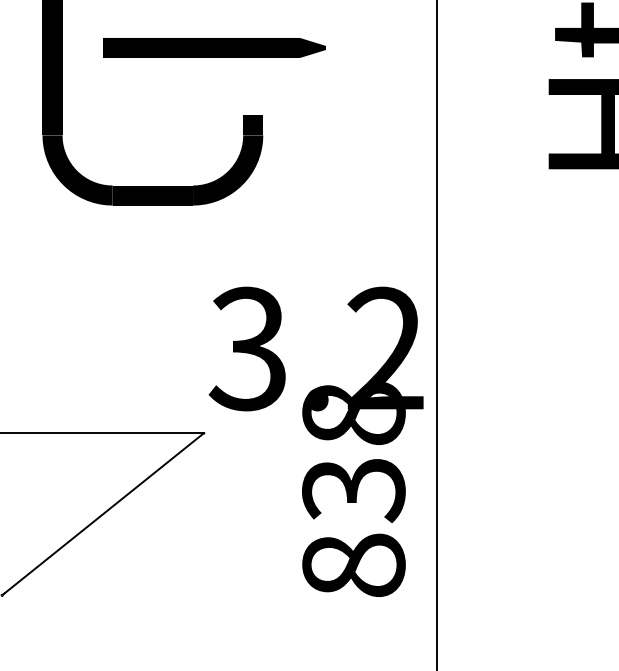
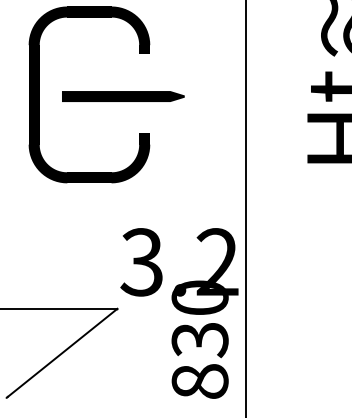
text: (352, 412) -> (199, 297), 838 -> 830

